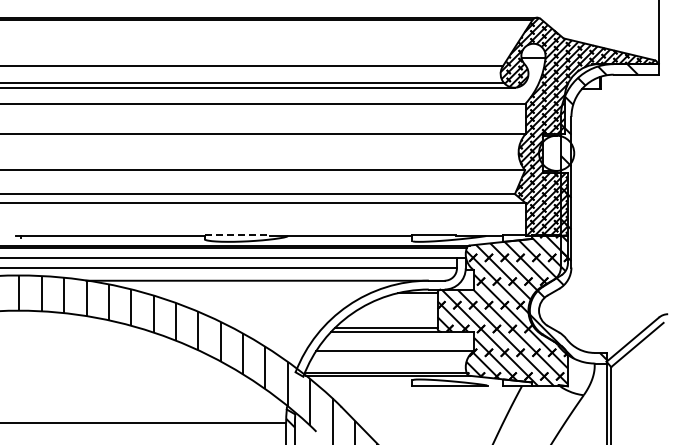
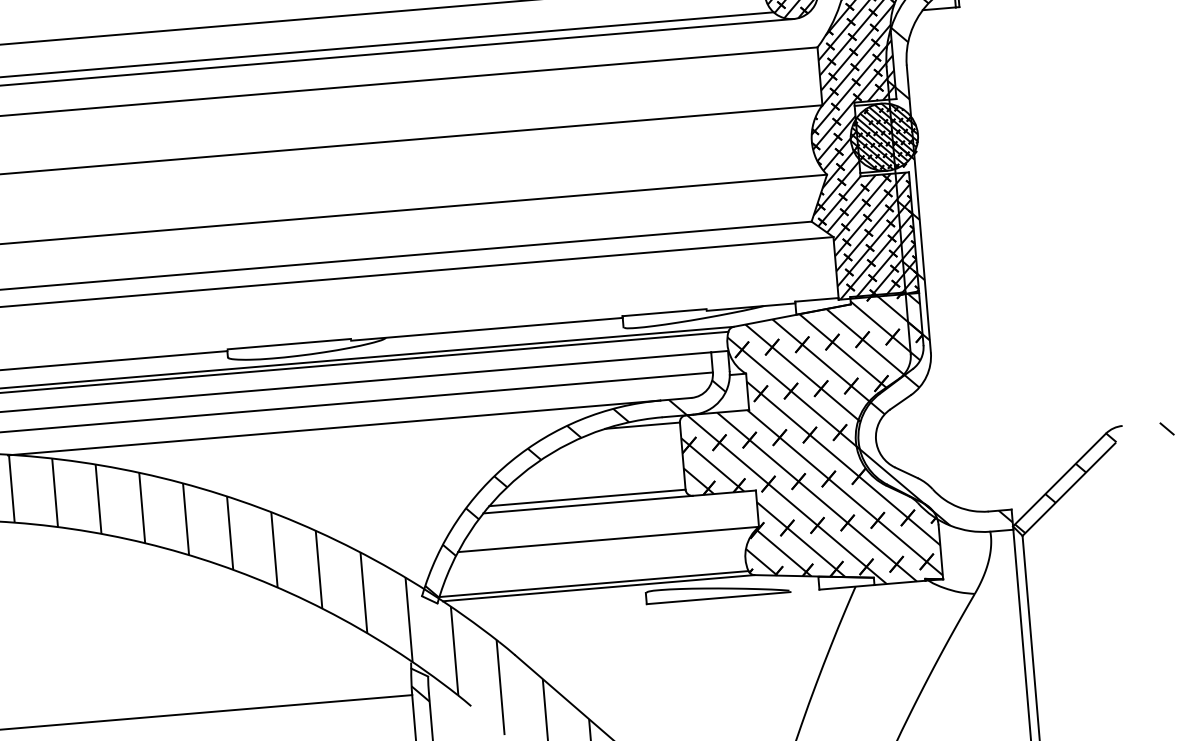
hatch: (556, 152) -> (884, 135), added
line: (237, 235) -> (289, 344), dashed -> solid
hatch: (379, 322) -> (573, 487), added
hatch: (635, 341) -> (1064, 483), added

